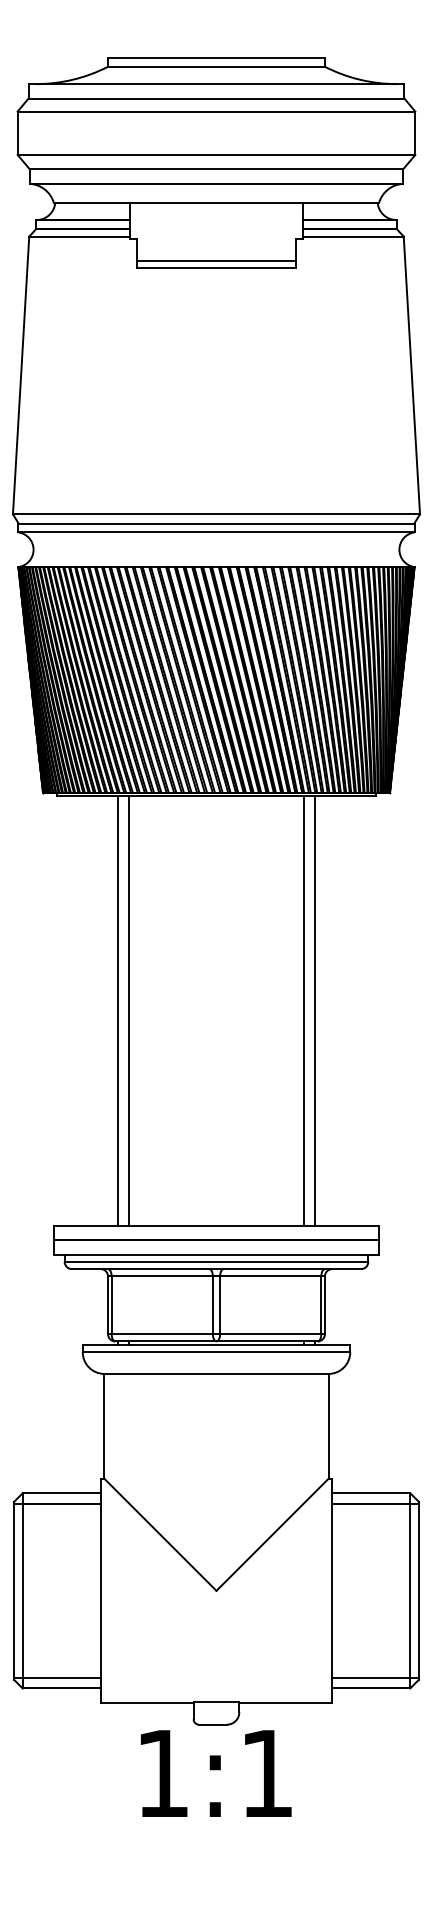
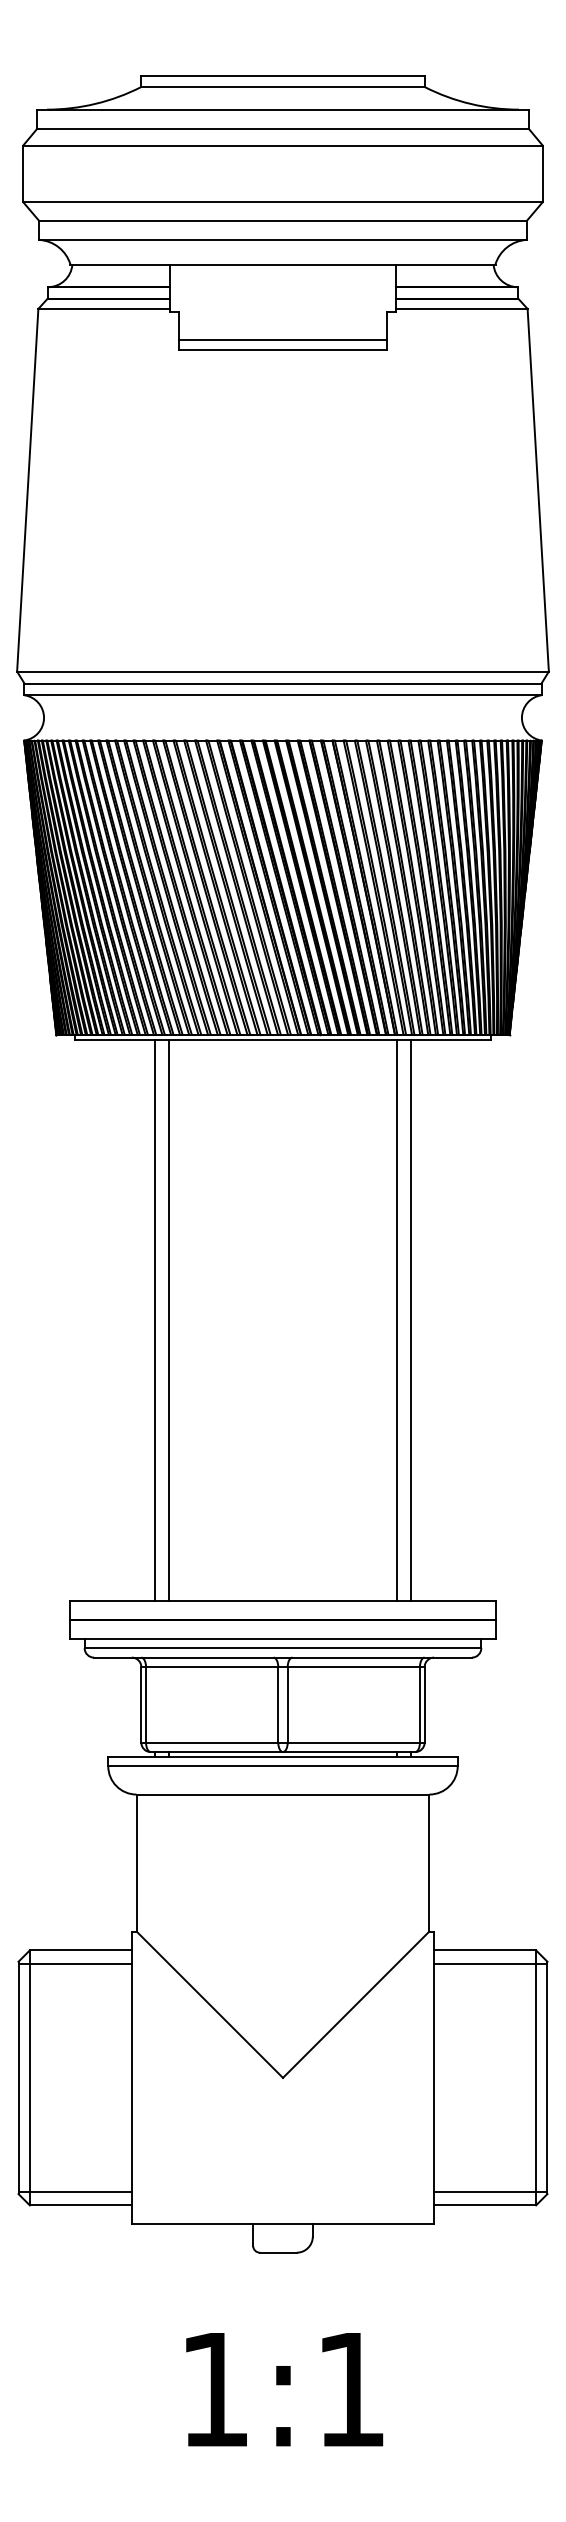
text: (216, 1773) -> (284, 2389), moved

